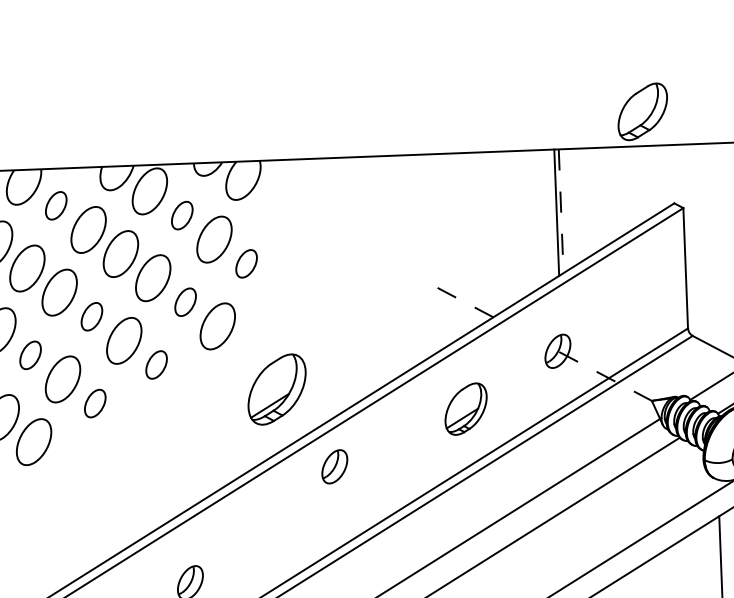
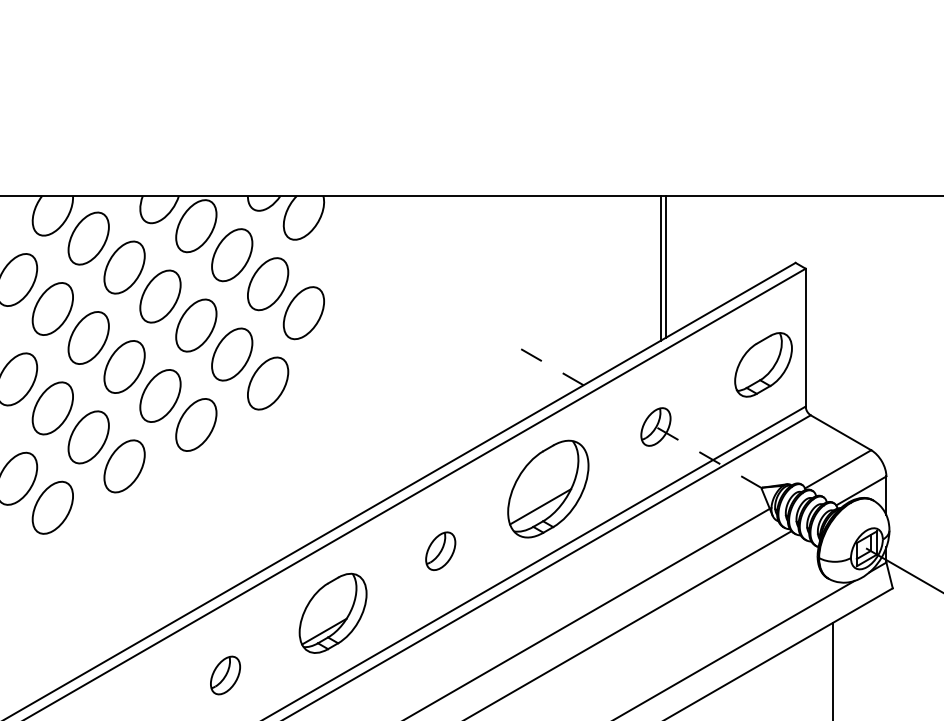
part: (642, 111) -> (763, 364), moved
part: (56, 205) -> (88, 238), size x1.67
line: (560, 210) -> (665, 266), dashed -> solid
part: (182, 215) -> (232, 255), size x1.67
part: (246, 264) -> (303, 313), size x1.67
part: (185, 302) -> (232, 354), size x1.67
part: (91, 316) -> (124, 366), size x1.67
part: (30, 355) -> (52, 408), size x1.67
part: (156, 364) -> (196, 424), size x1.67
part: (276, 388) -> (332, 612), moved
part: (95, 403) -> (124, 466), size x1.67
part: (466, 408) -> (548, 488), size x1.67
part: (334, 466) -> (440, 550), moved

